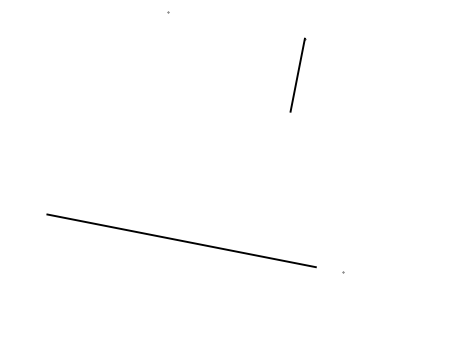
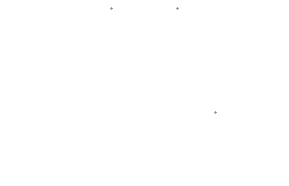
line: (297, 73) -> (176, 24), removed
line: (180, 239) -> (137, 111), removed

